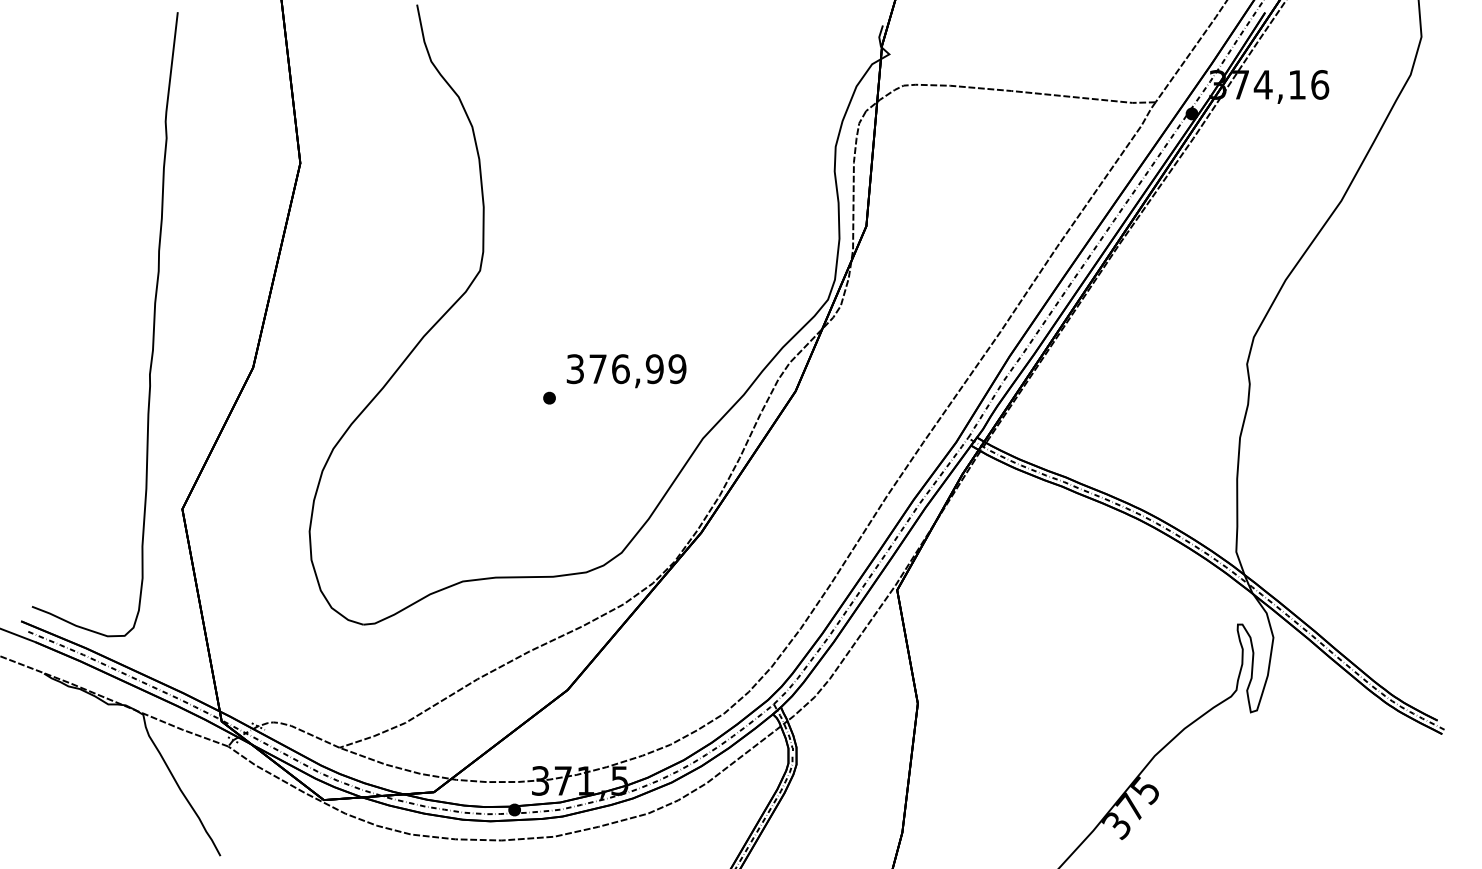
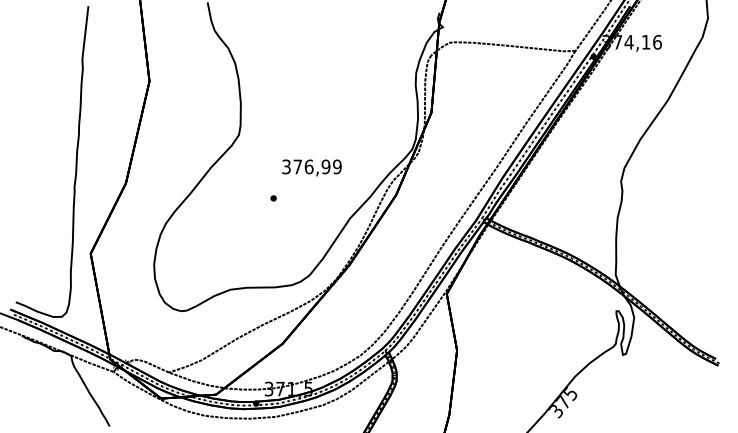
text: (625, 370) -> (311, 167), moved

